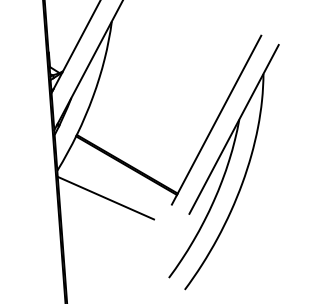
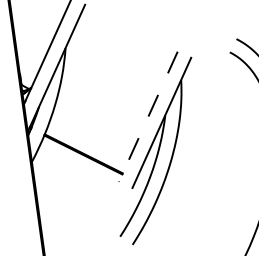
line: (216, 121) -> (148, 117), solid -> dashed
line: (106, 197) -> (69, 179), removed

